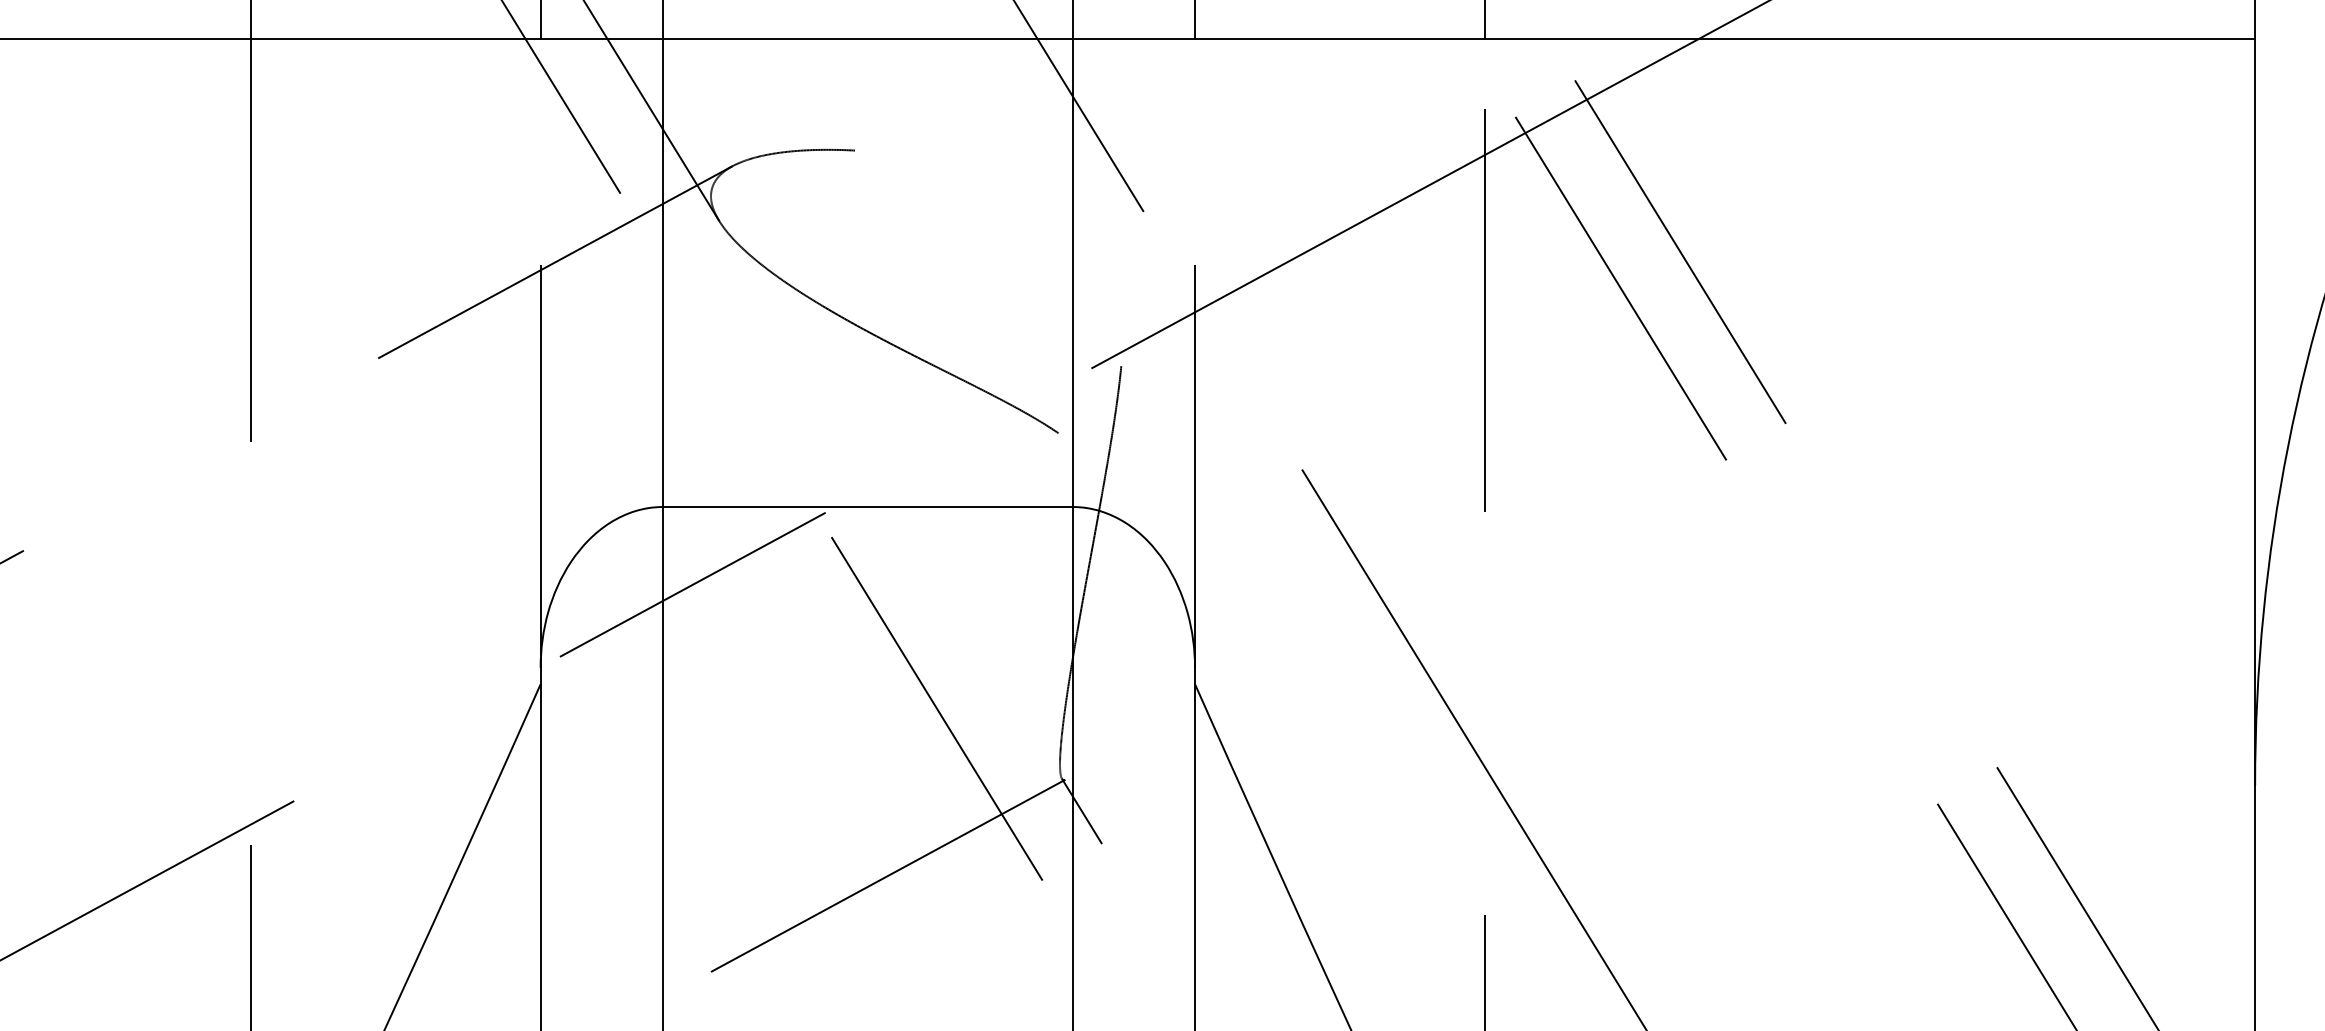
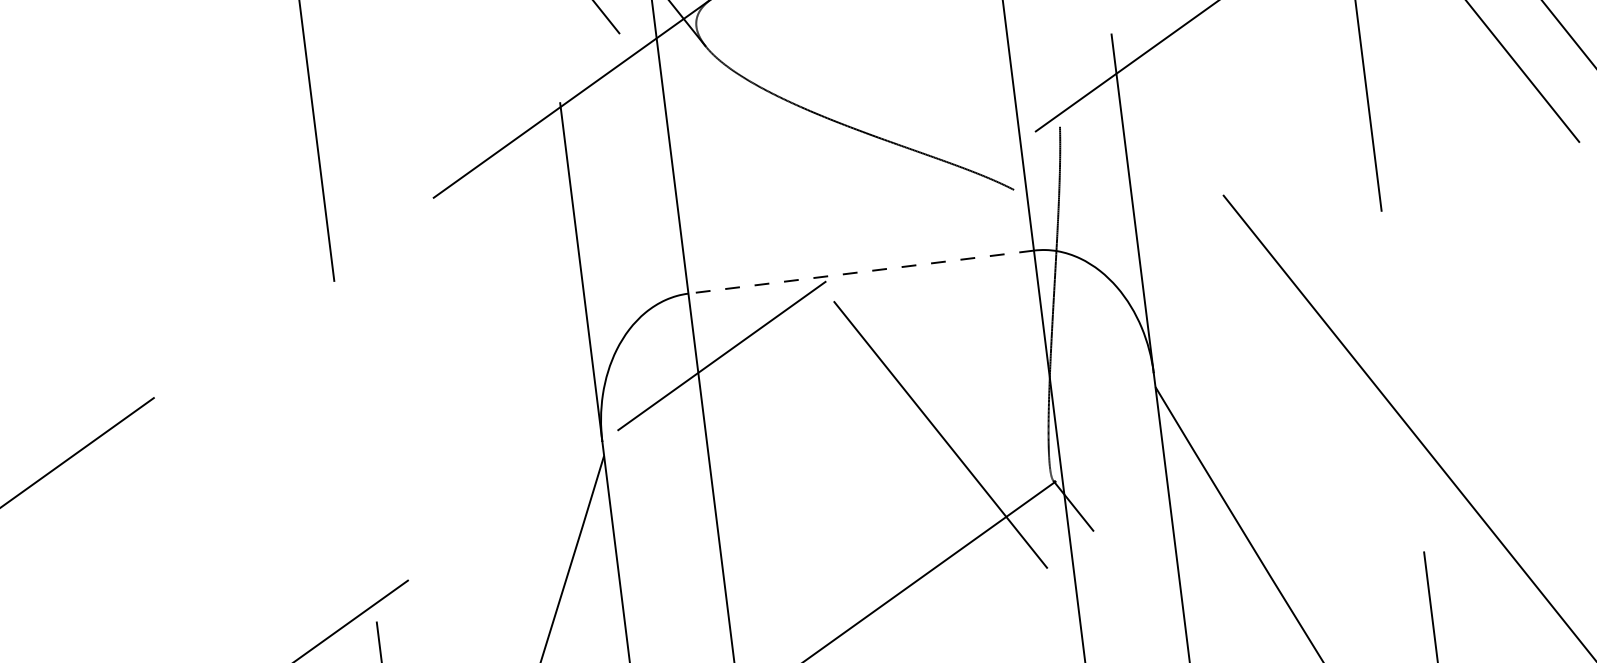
line: (867, 507) -> (860, 272), solid -> dashed

